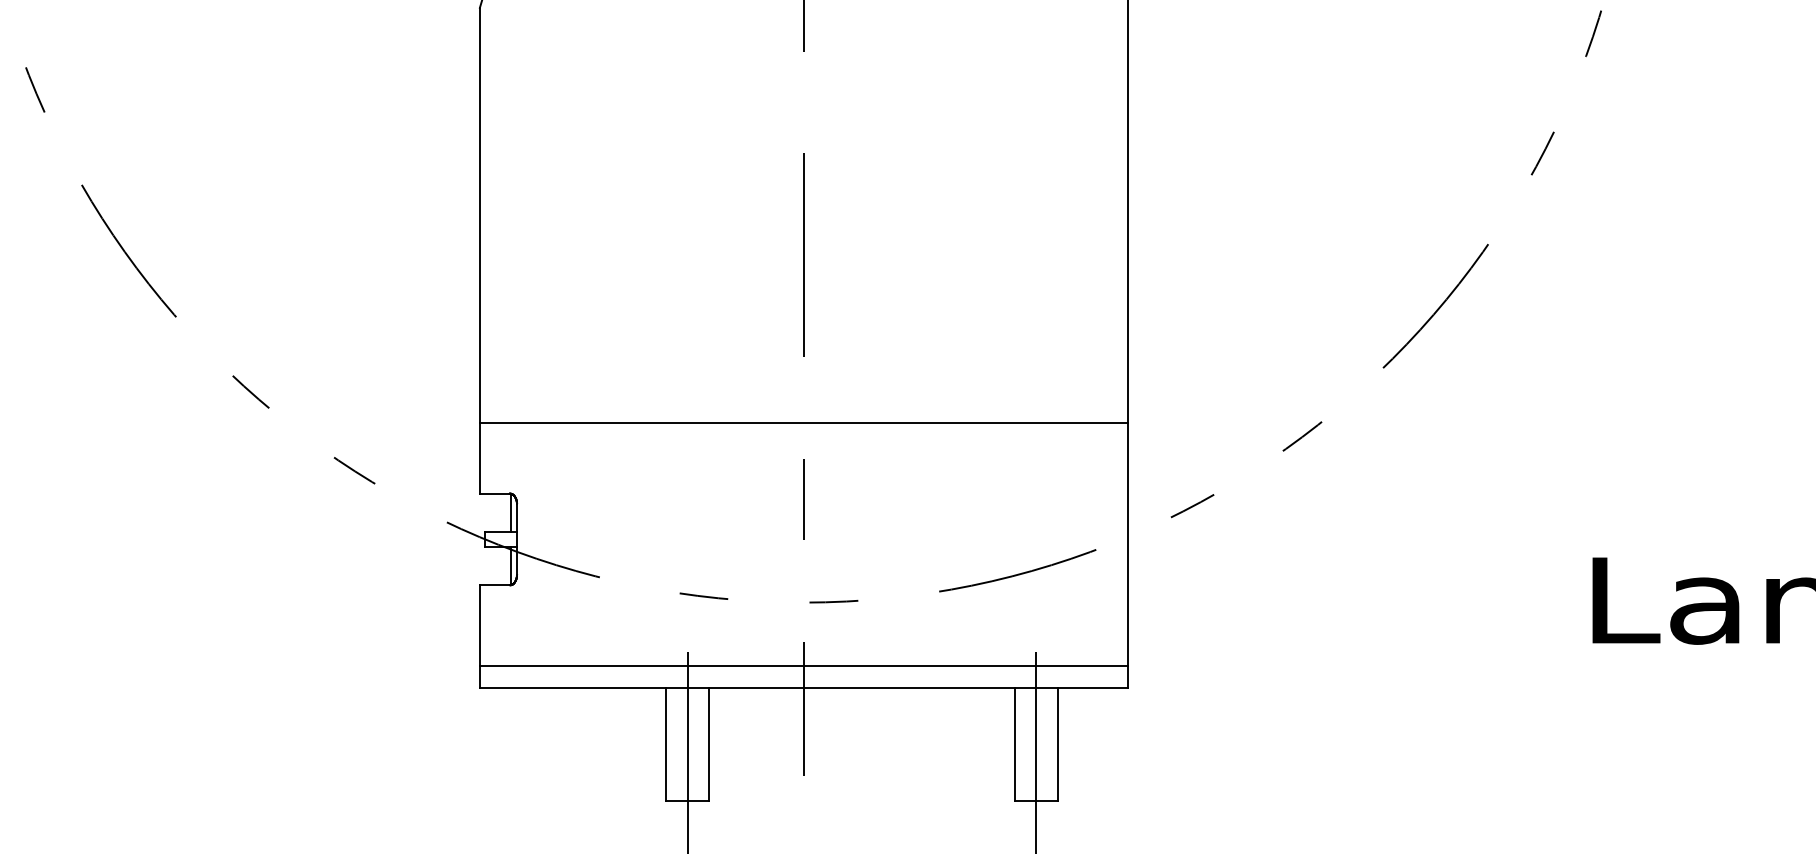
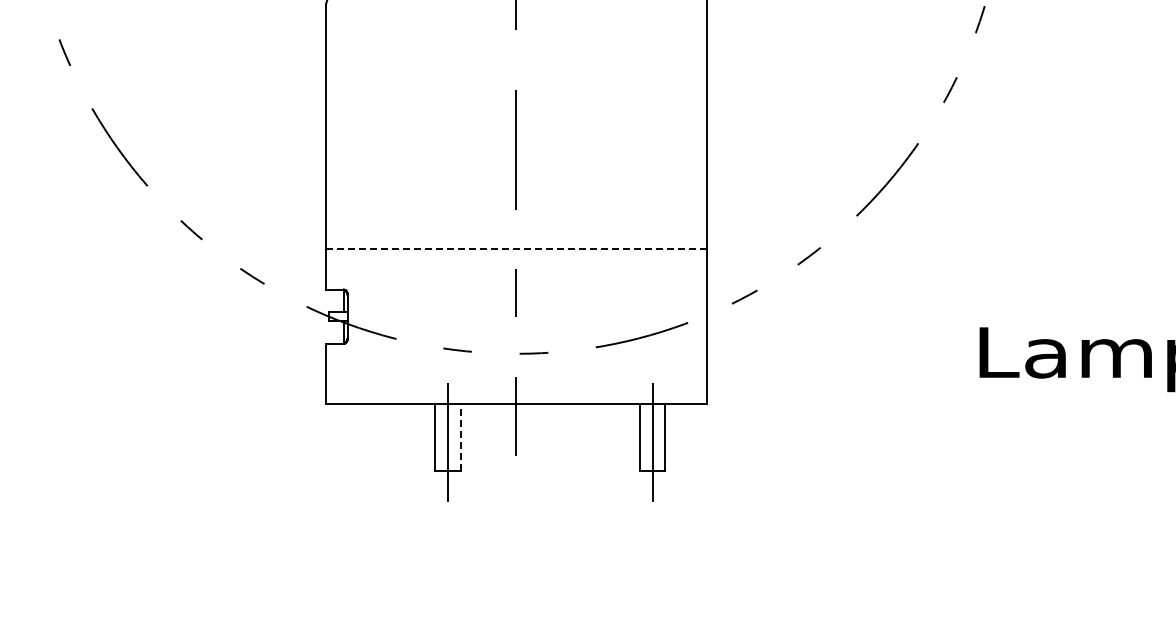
line: (804, 423) -> (516, 248), solid -> dashed
line: (804, 666) -> (516, 391), removed
line: (708, 743) -> (460, 436), solid -> dashed

